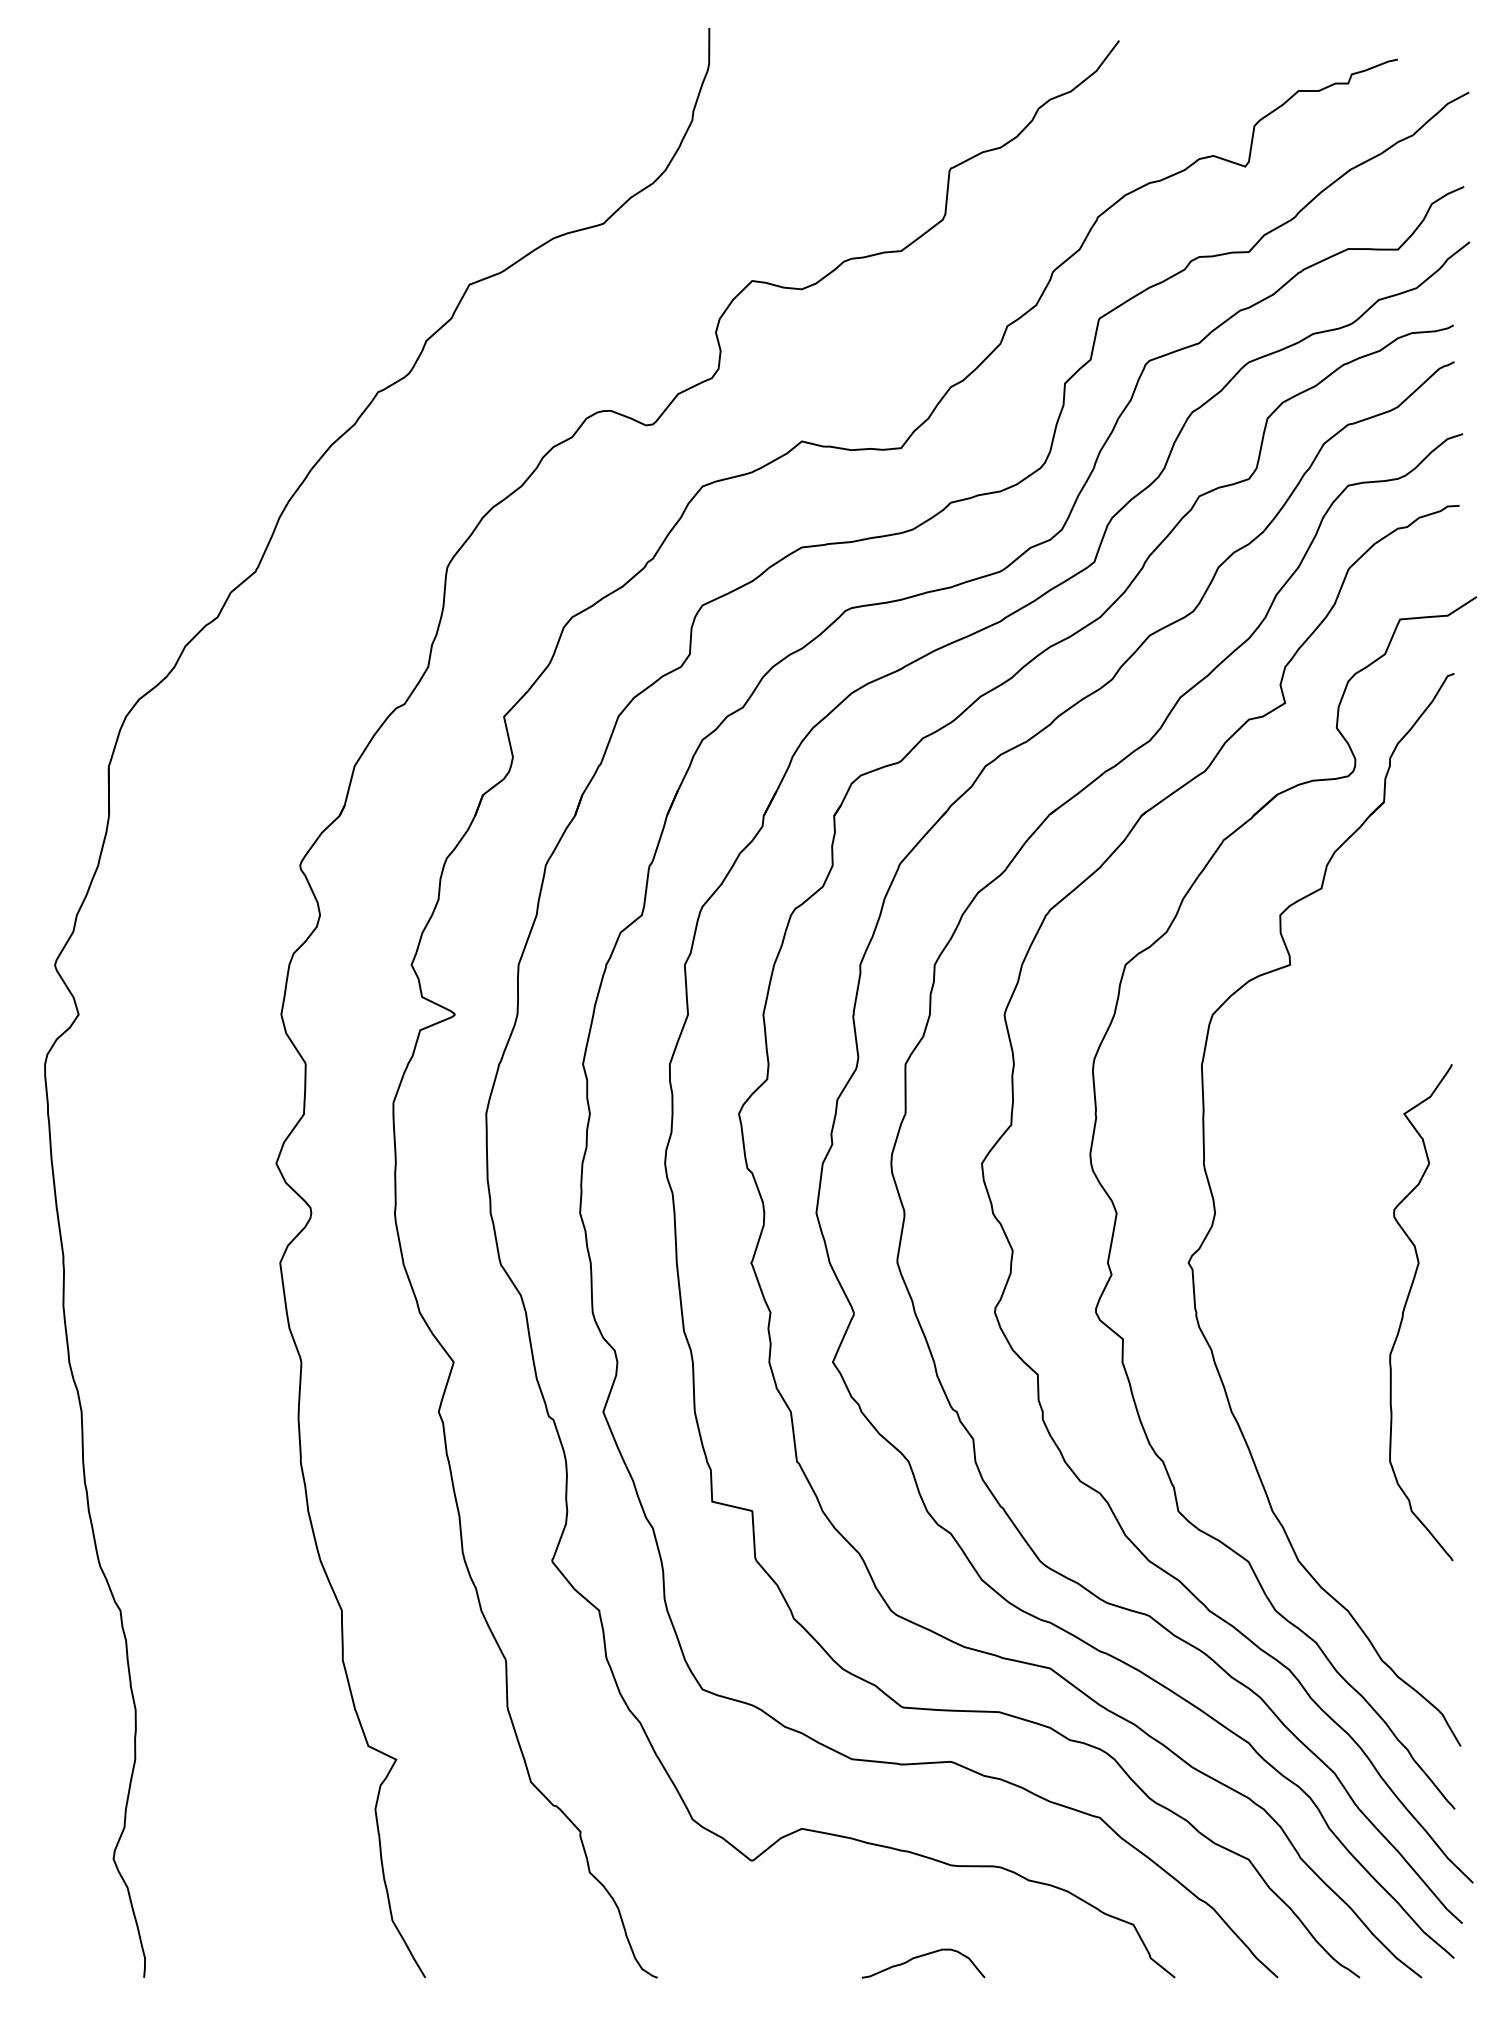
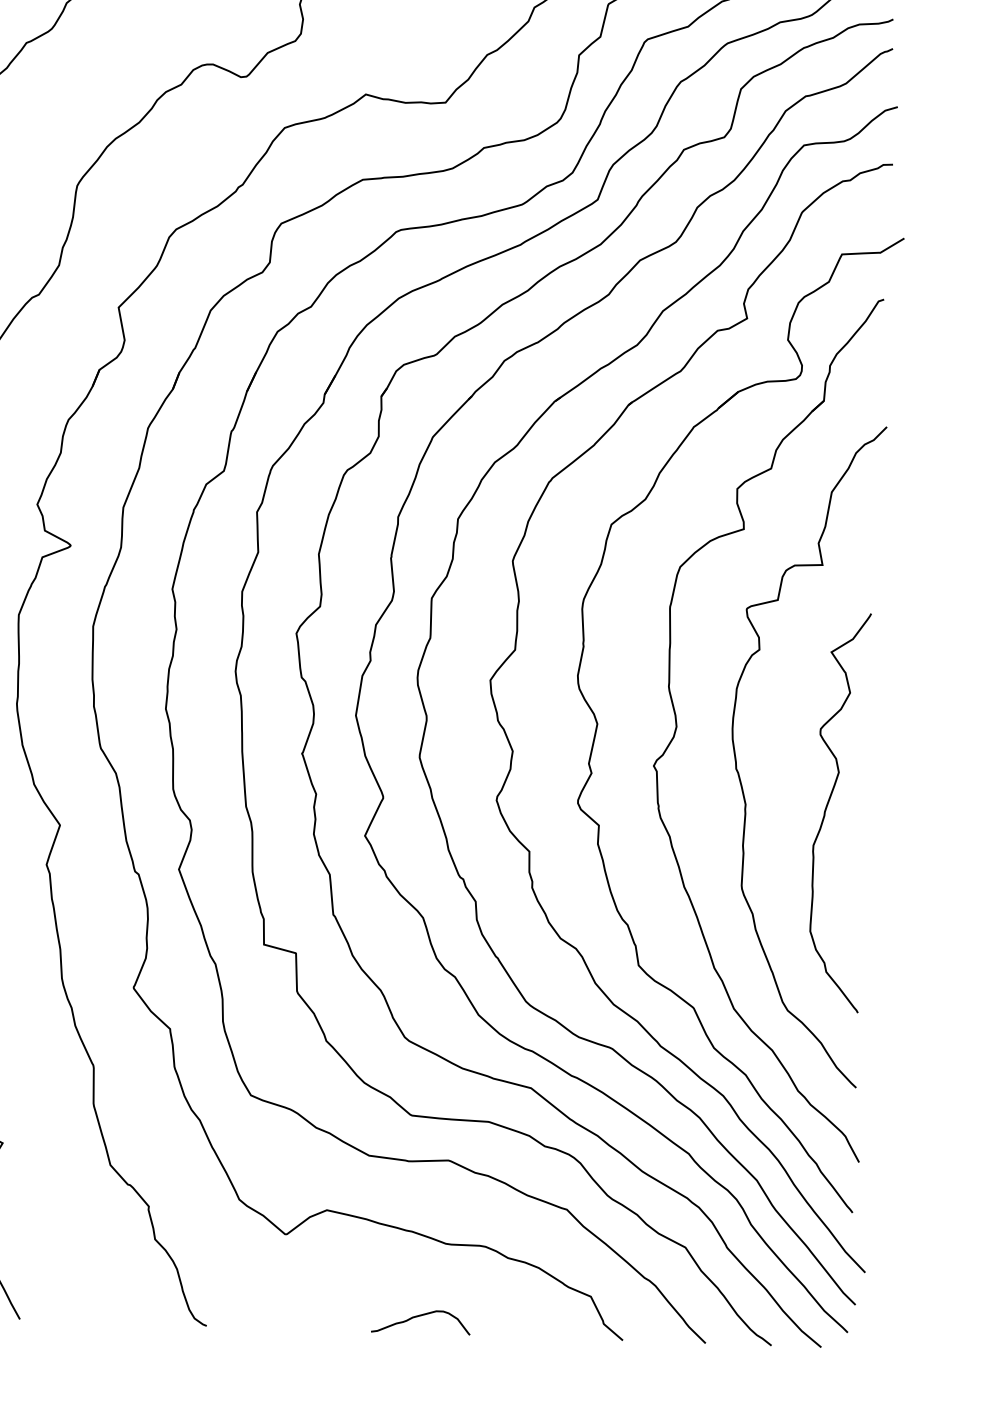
curve: (1291, 1253) -> (736, 761), added

